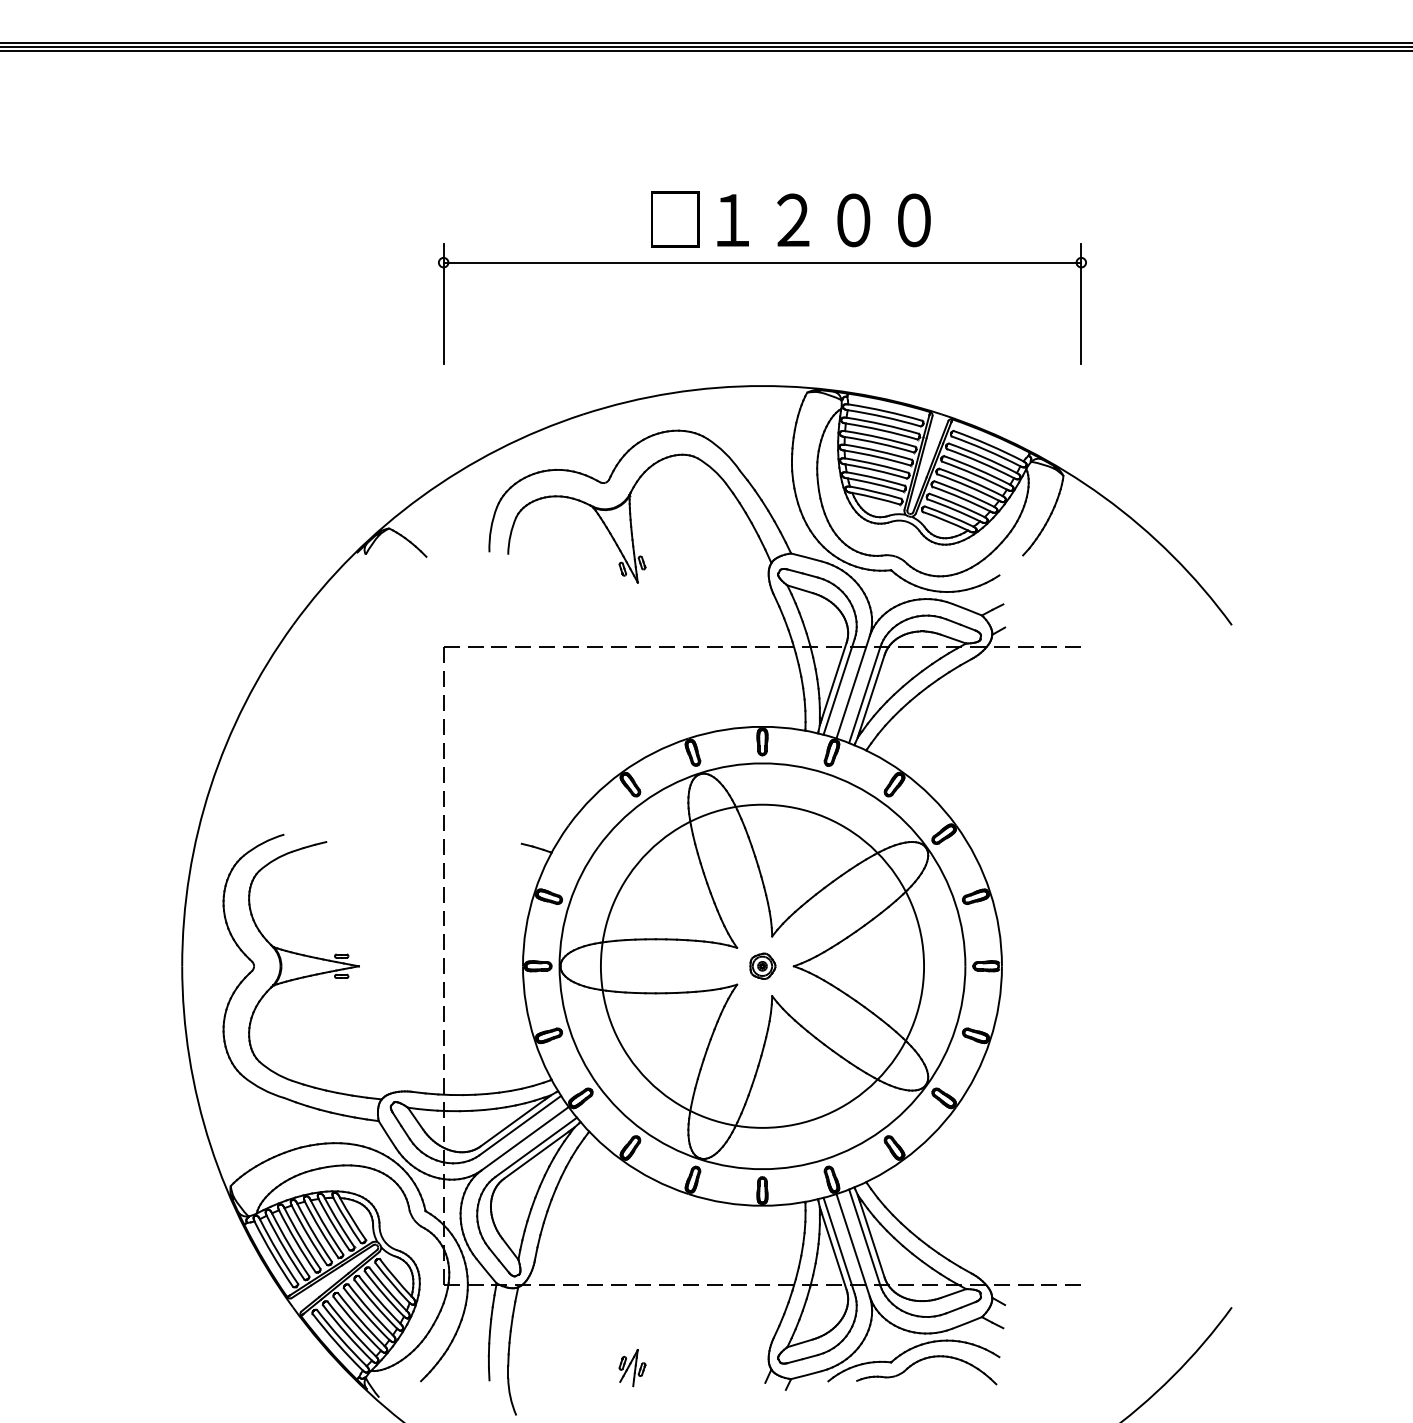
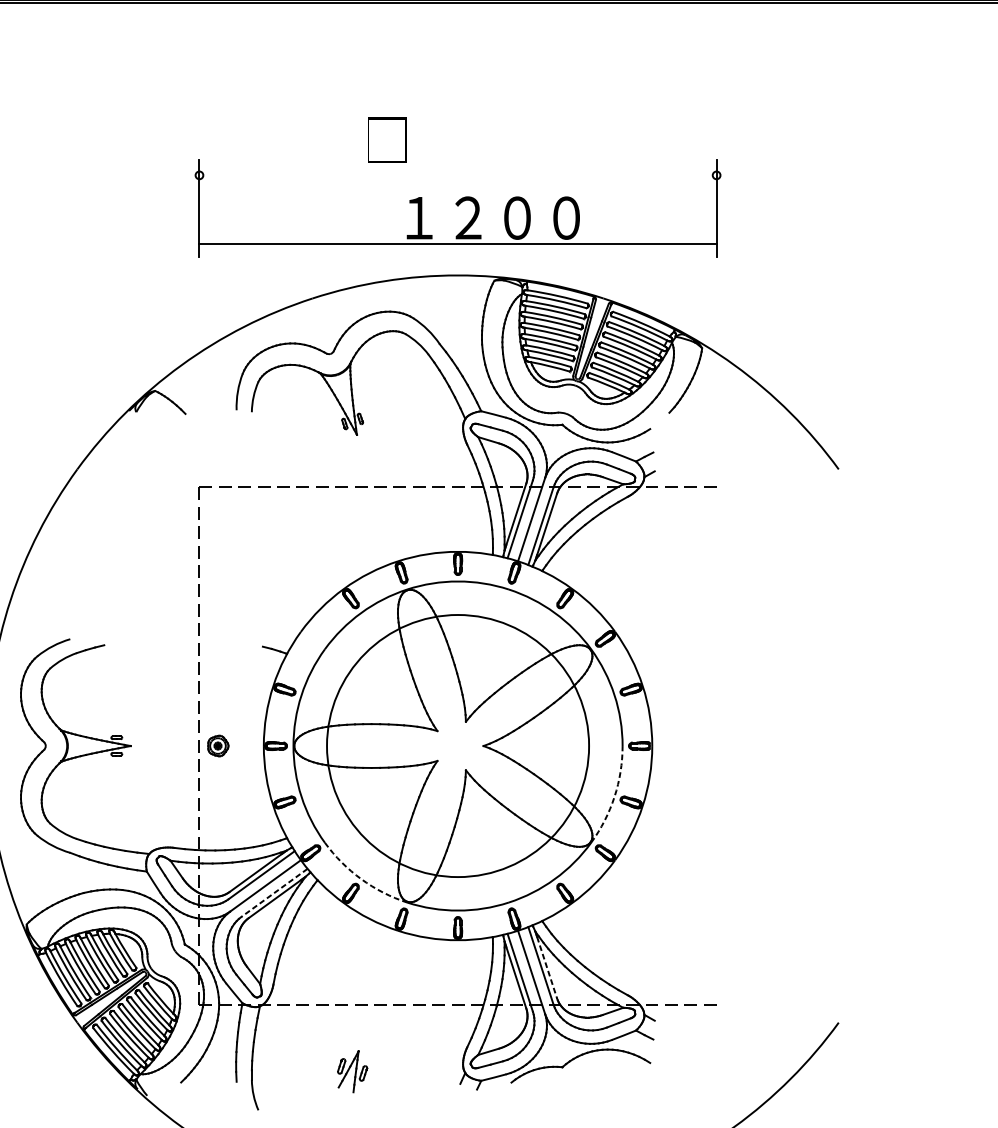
text: (823, 220) -> (492, 218), moved
line: (762, 262) -> (458, 244), moved
part: (762, 965) -> (218, 745), moved
arc: (955, 1029) -> (614, 797), solid -> dashed
arc: (643, 1130) -> (361, 879), solid -> dashed
line: (536, 1147) -> (274, 892), solid -> dashed
line: (872, 1239) -> (547, 967), solid -> dashed
part: (923, 1360) -> (588, 1065), removed
part: (632, 1368) -> (352, 1072), size x1.4

